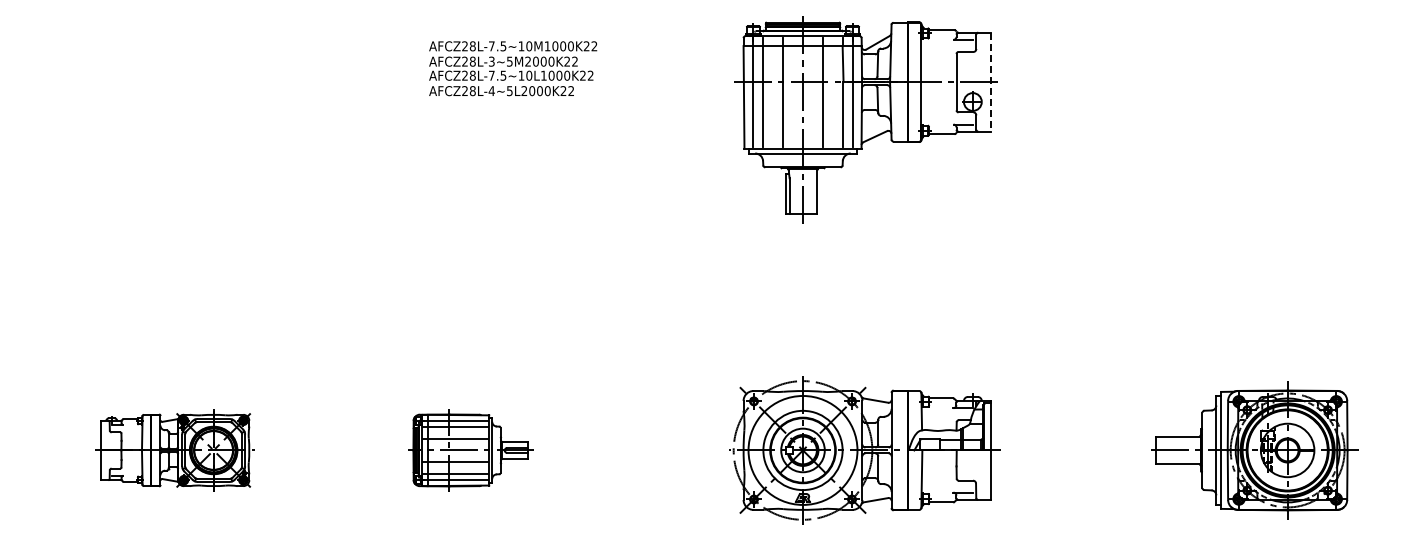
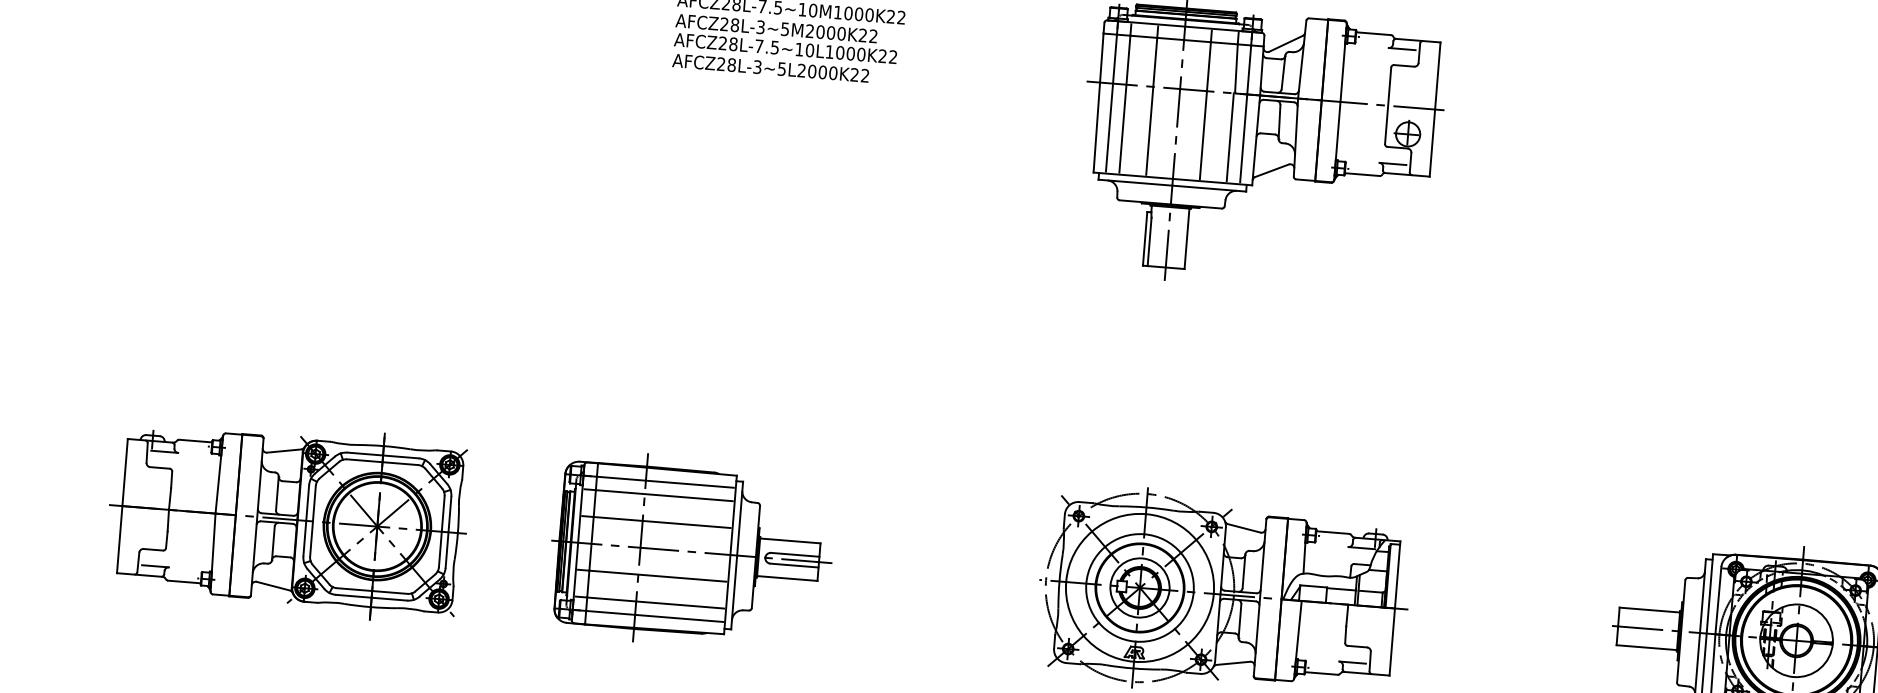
line: (991, 82) -> (1435, 109), dashed -> solid
text: (491, 91) -> (757, 67), AFCZ28L-4~5L2000K22 -> AFCZ28L-3~5L2000K22
part: (173, 450) -> (287, 519), size x1.67
part: (471, 450) -> (690, 551), size x1.67

